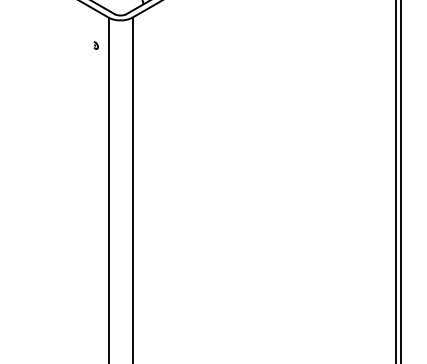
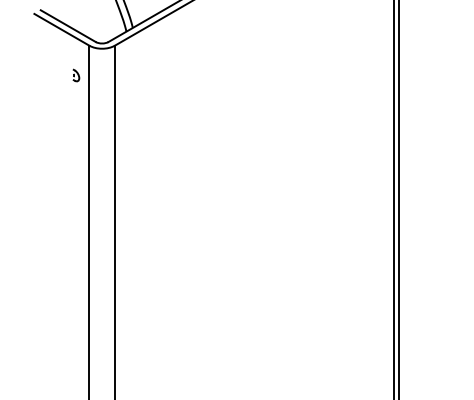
part: (96, 44) -> (76, 74), size x1.6

